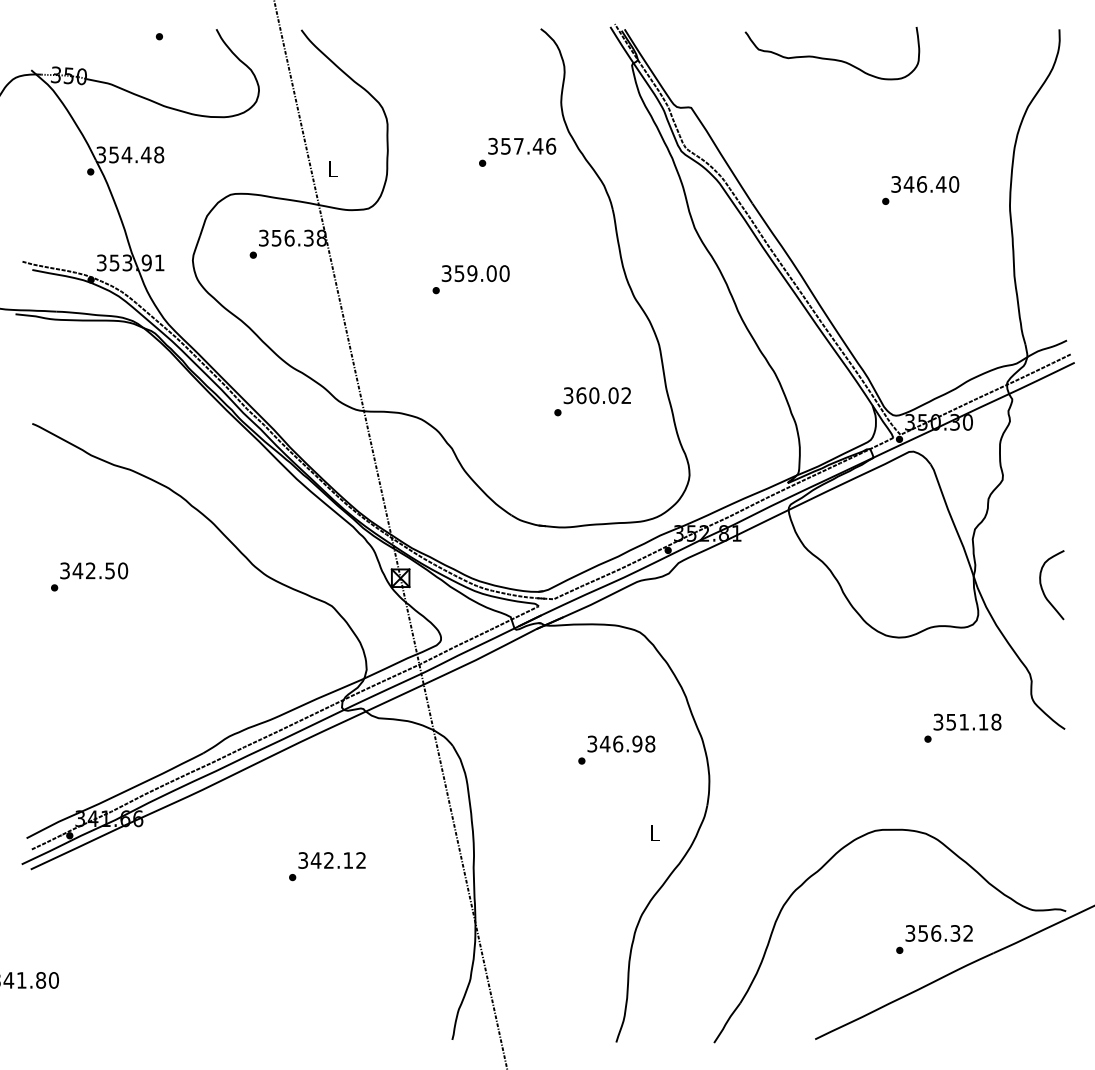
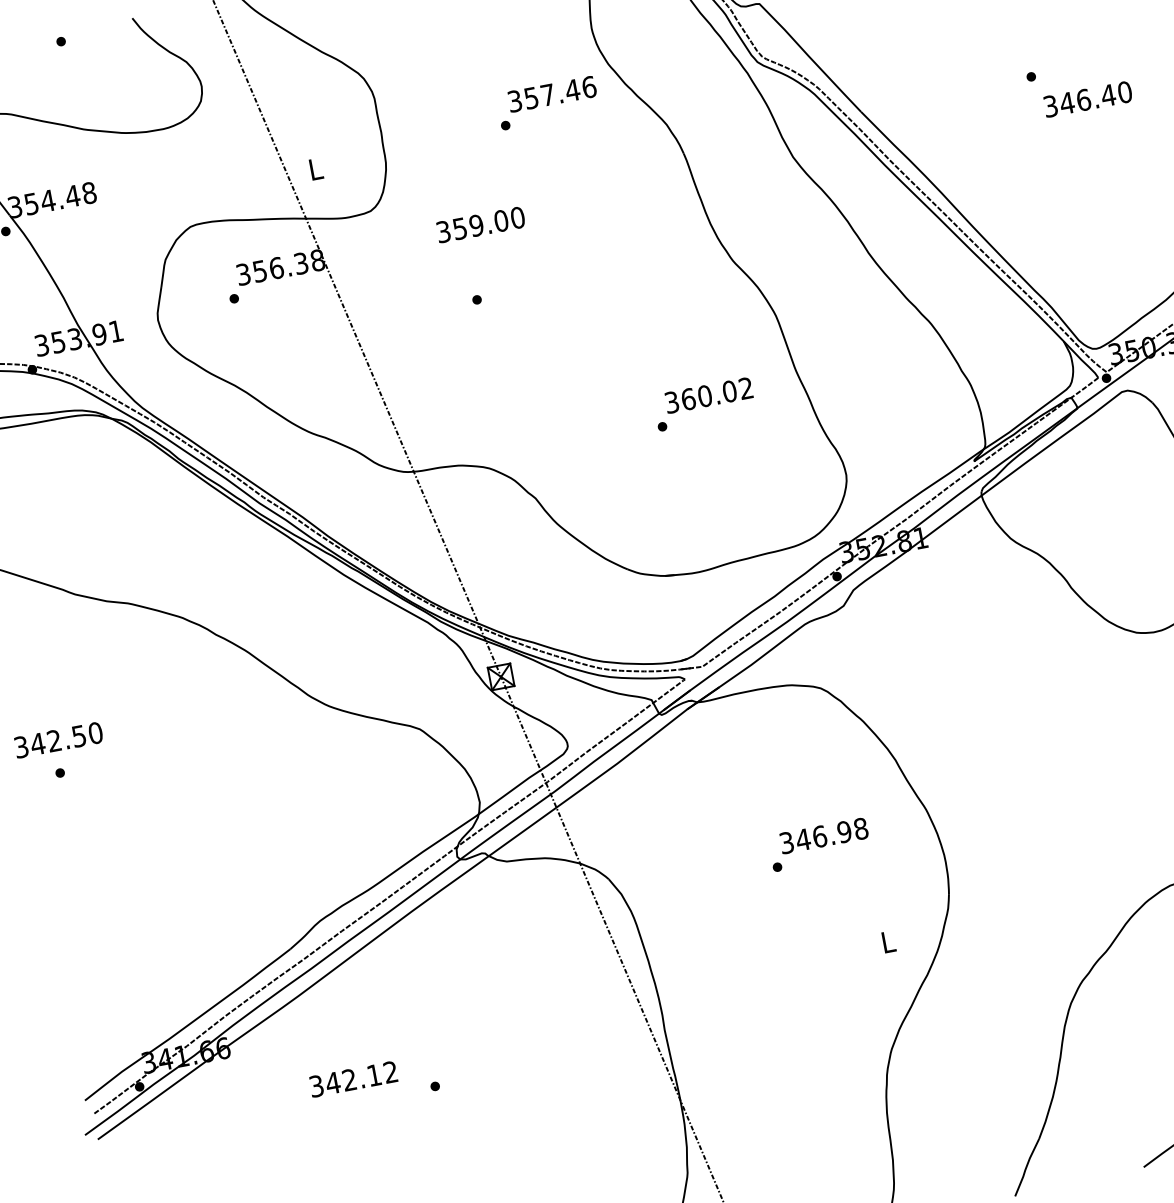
text: (925, 184) -> (1088, 99), moved
text: (475, 273) -> (480, 224), moved
text: (94, 570) -> (59, 739), moved
text: (331, 860) -> (352, 1079), moved

